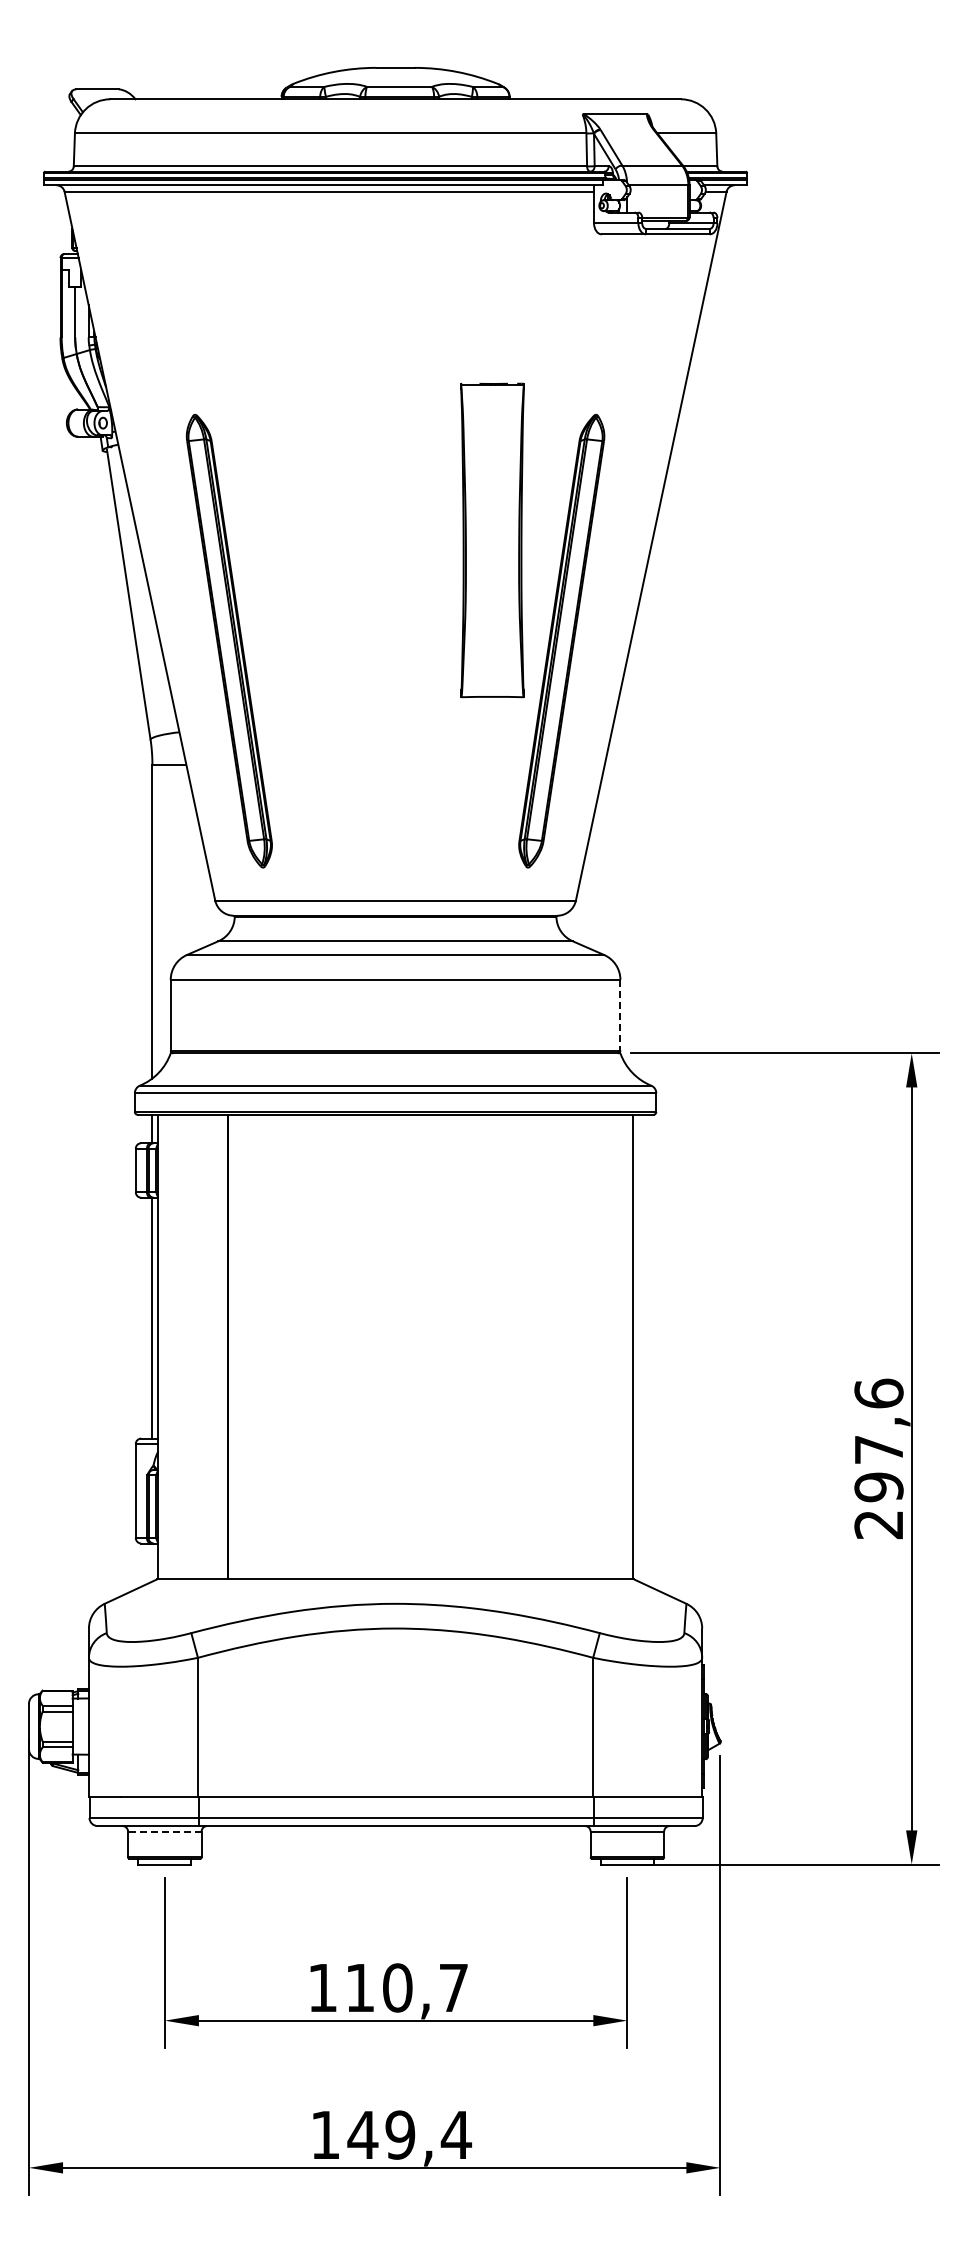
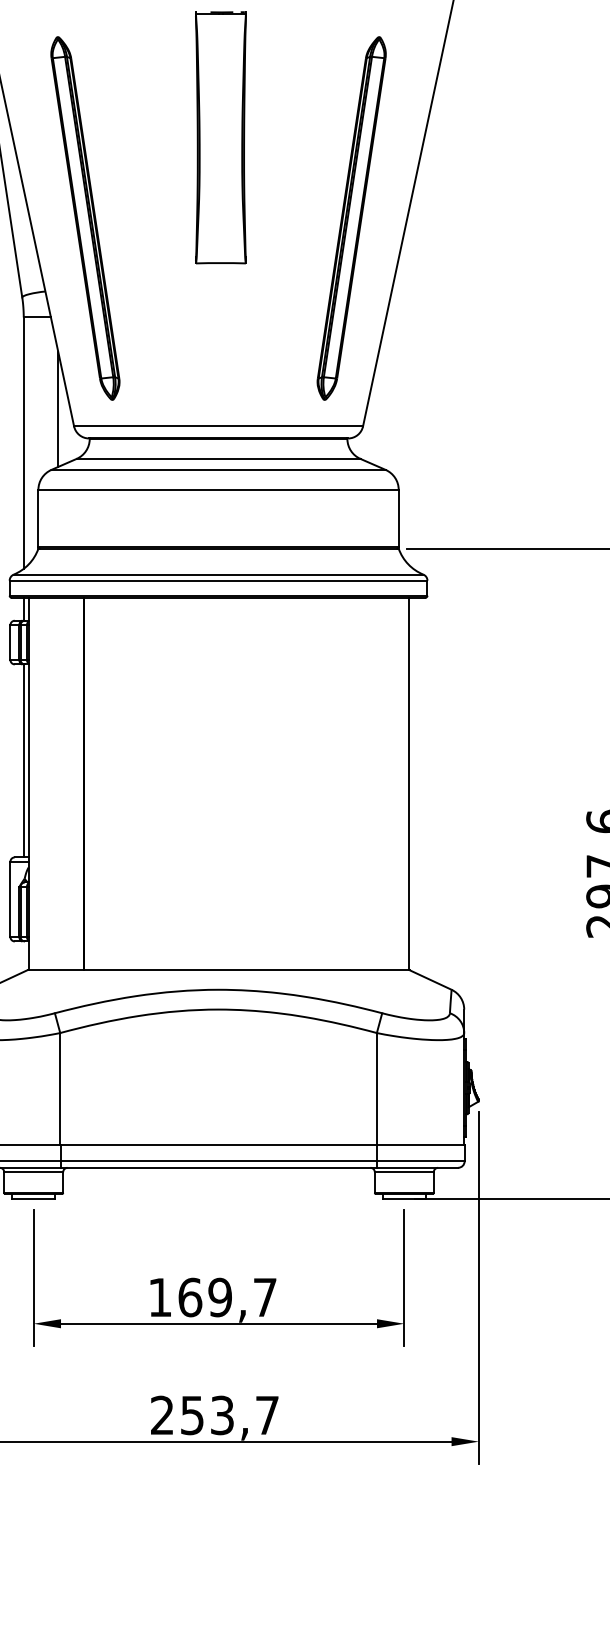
part: (492, 540) -> (220, 137), moved
line: (195, 879) -> (58, 409), added
line: (620, 1015) -> (398, 518), dashed -> solid
line: (164, 1831) -> (33, 1172), dashed -> solid
text: (378, 1987) -> (204, 1297), 110,7 -> 169,7
text: (391, 2134) -> (215, 1414), 149,4 -> 253,7

